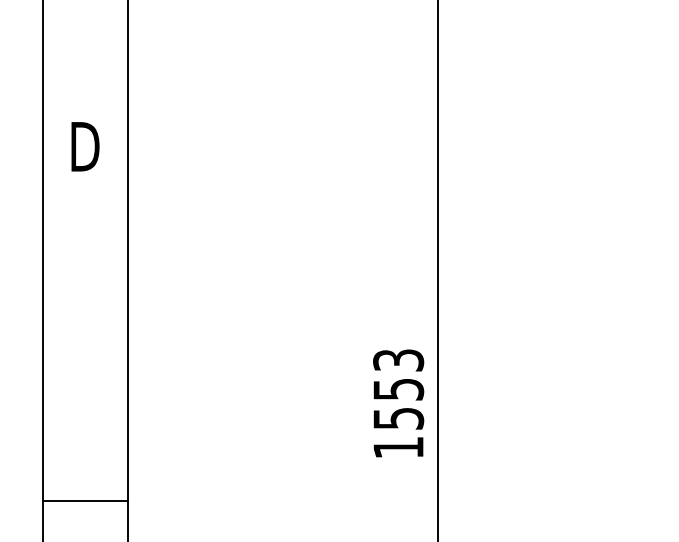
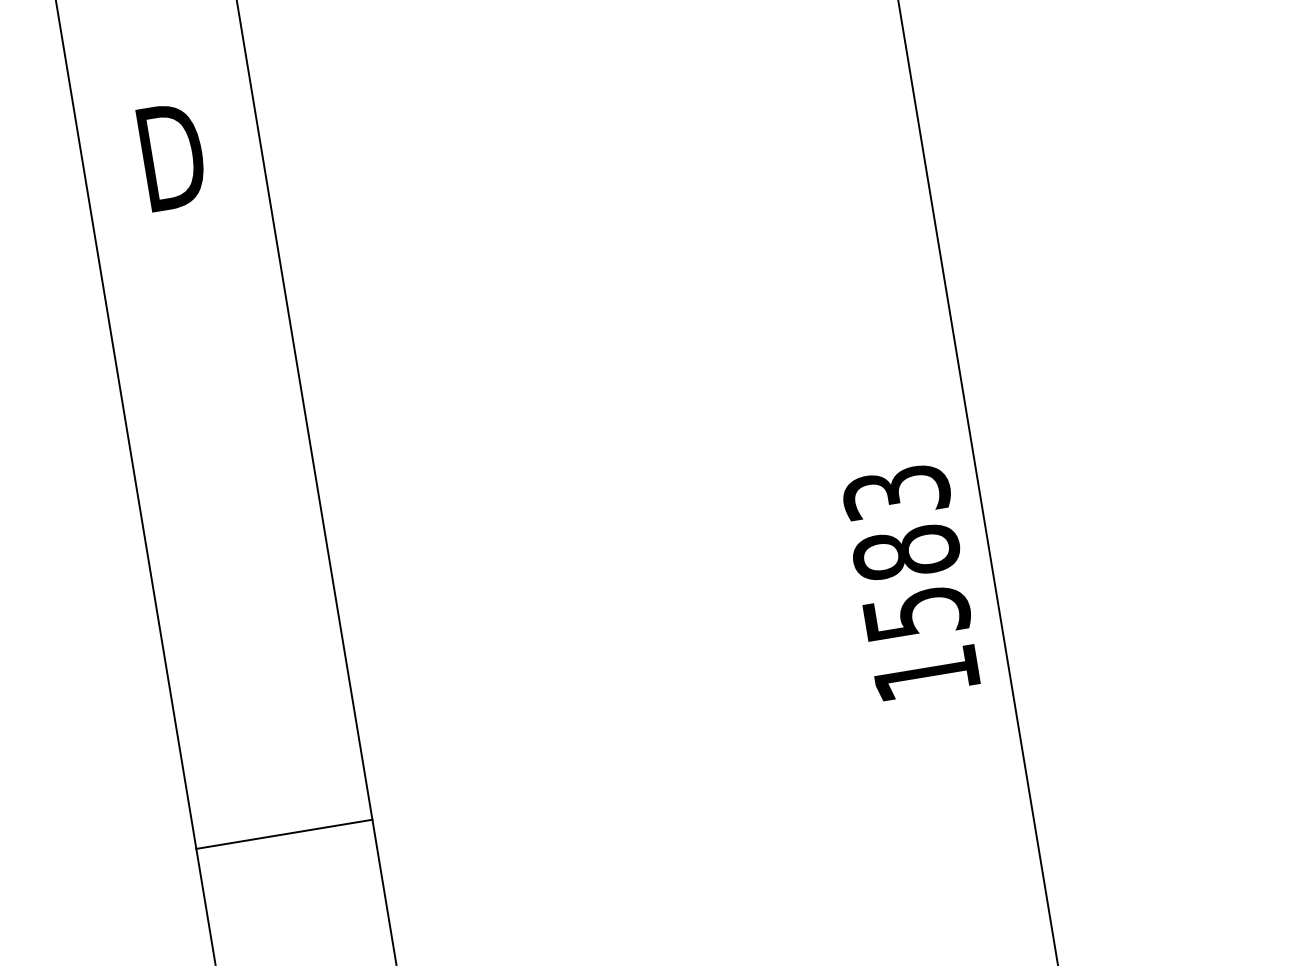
text: (398, 389) -> (906, 552), 1553 -> 1583
line: (84, 501) -> (282, 835), moved

